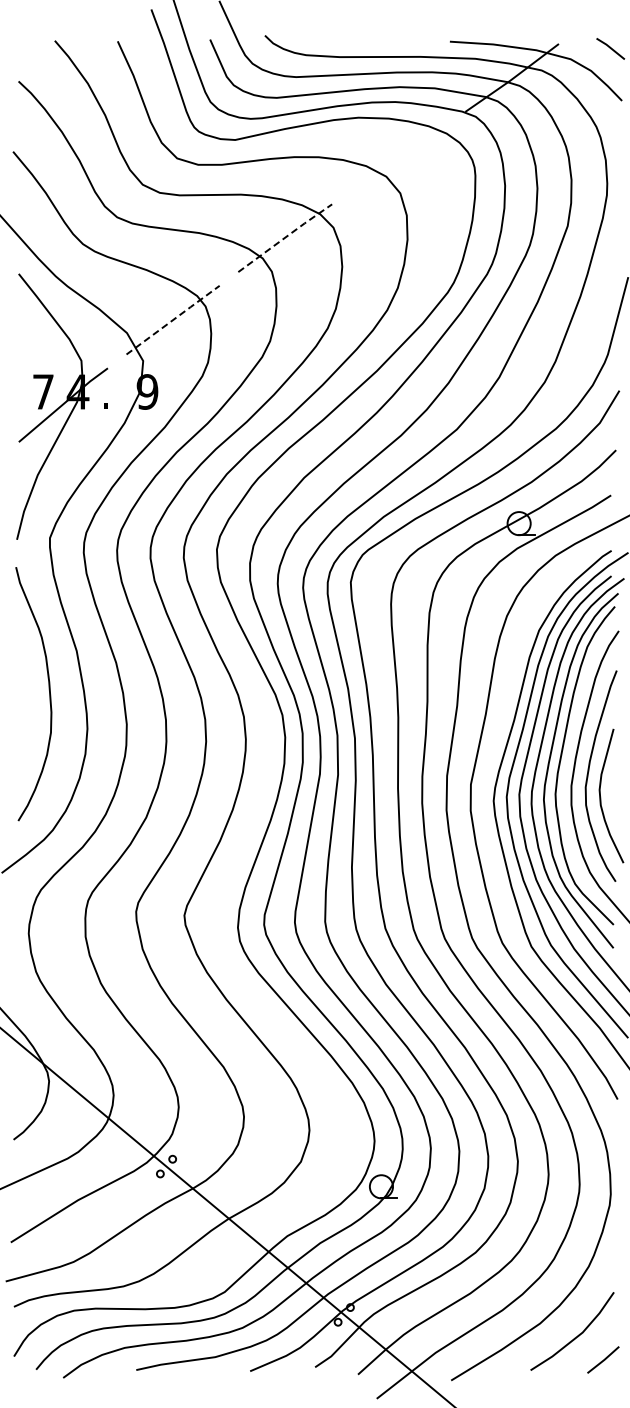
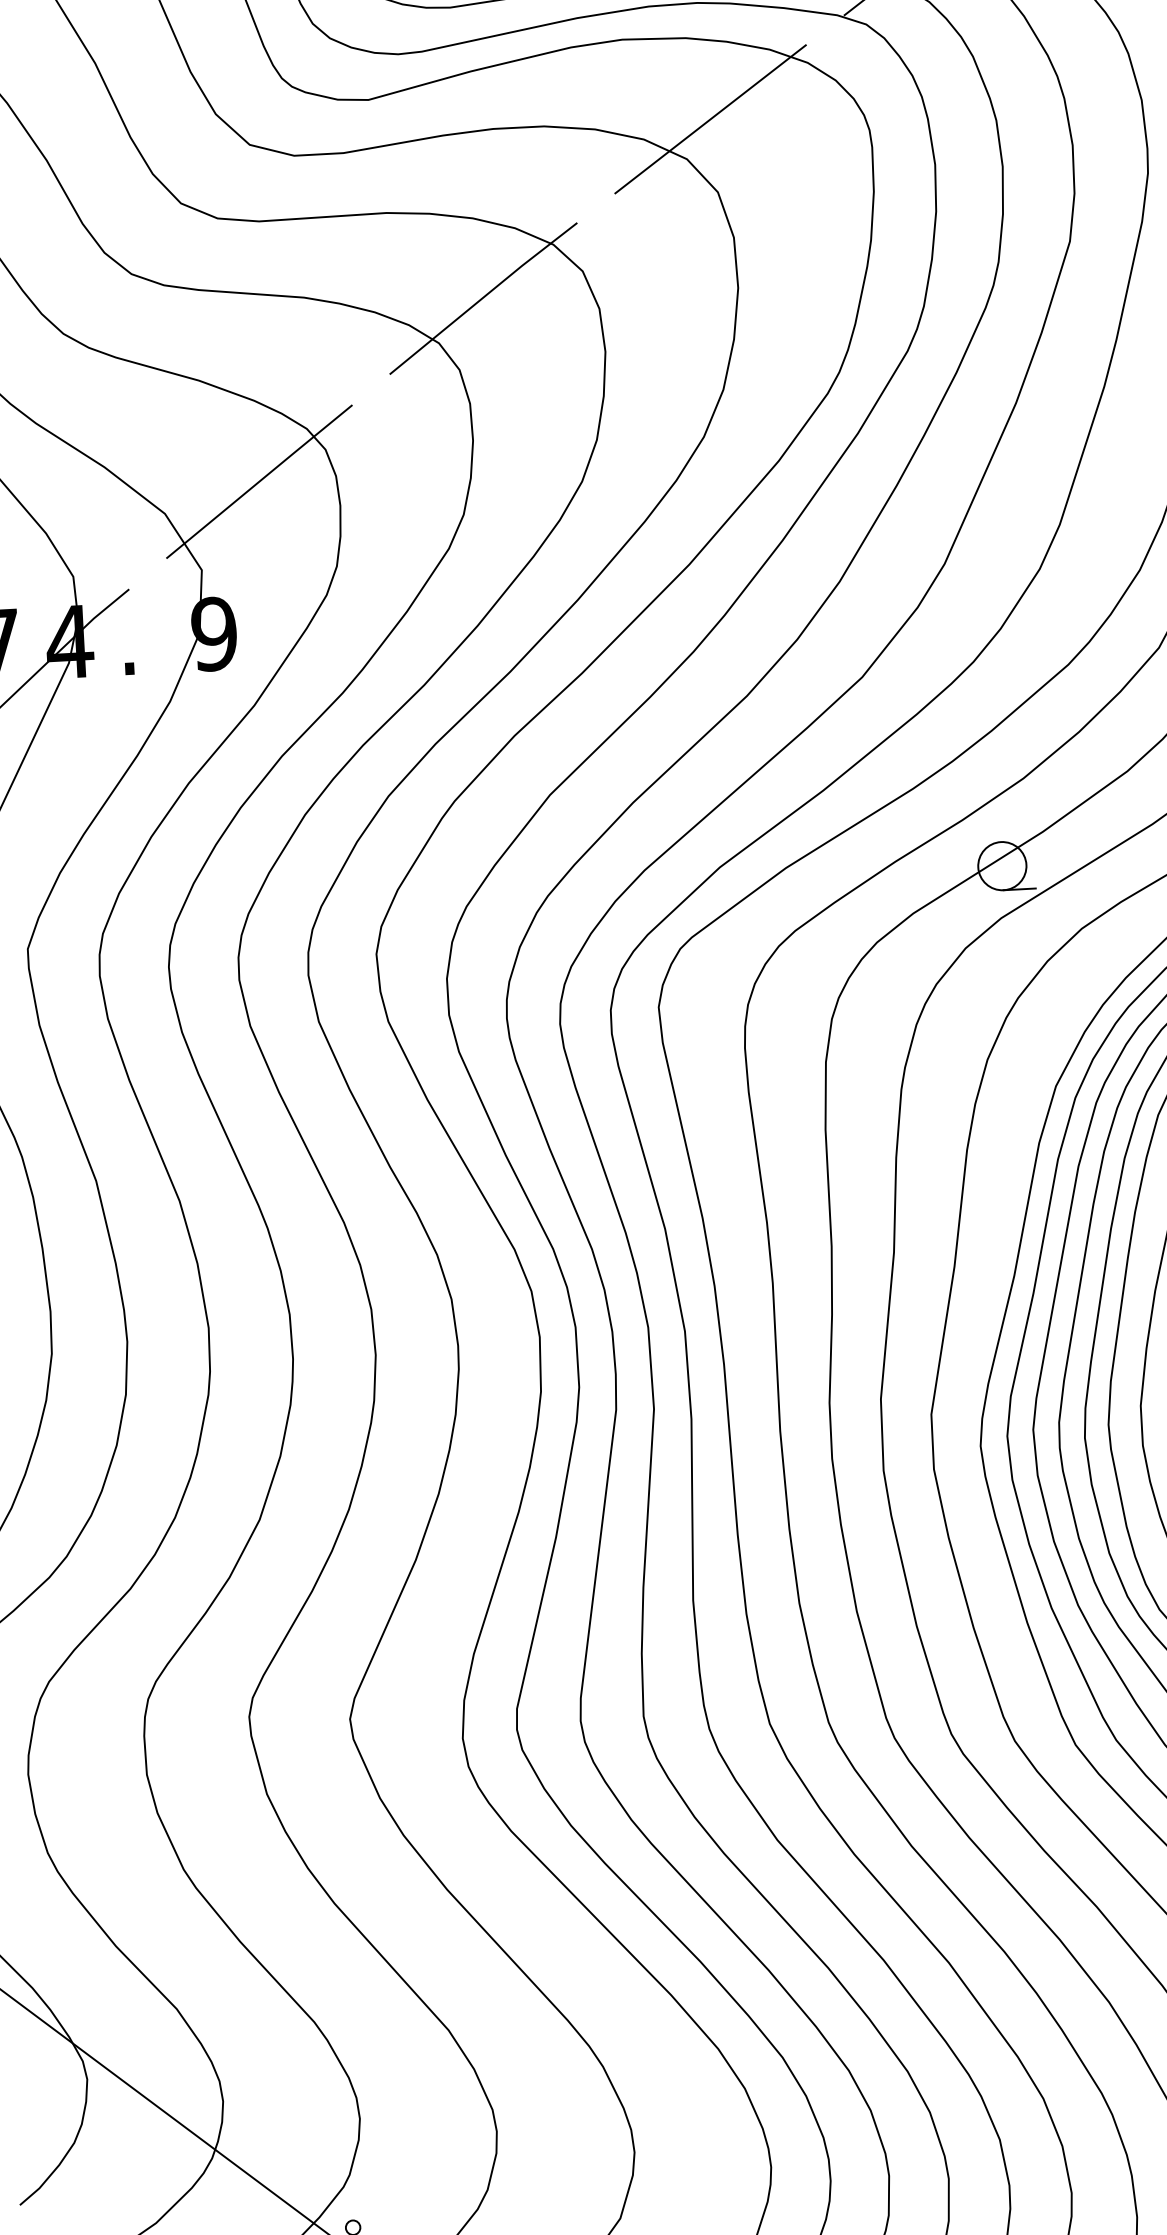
line: (398, 158) -> (710, 120), added
line: (285, 237) -> (483, 297), dashed -> solid
line: (173, 319) -> (260, 480), dashed -> solid

